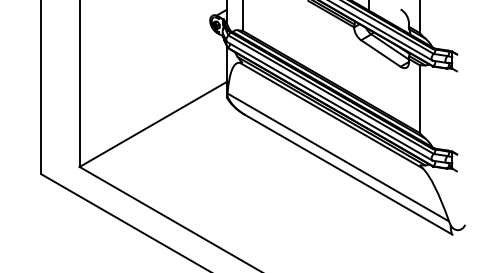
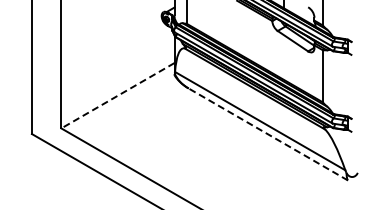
line: (152, 124) -> (117, 95), solid -> dashed
line: (349, 174) -> (268, 134), solid -> dashed

